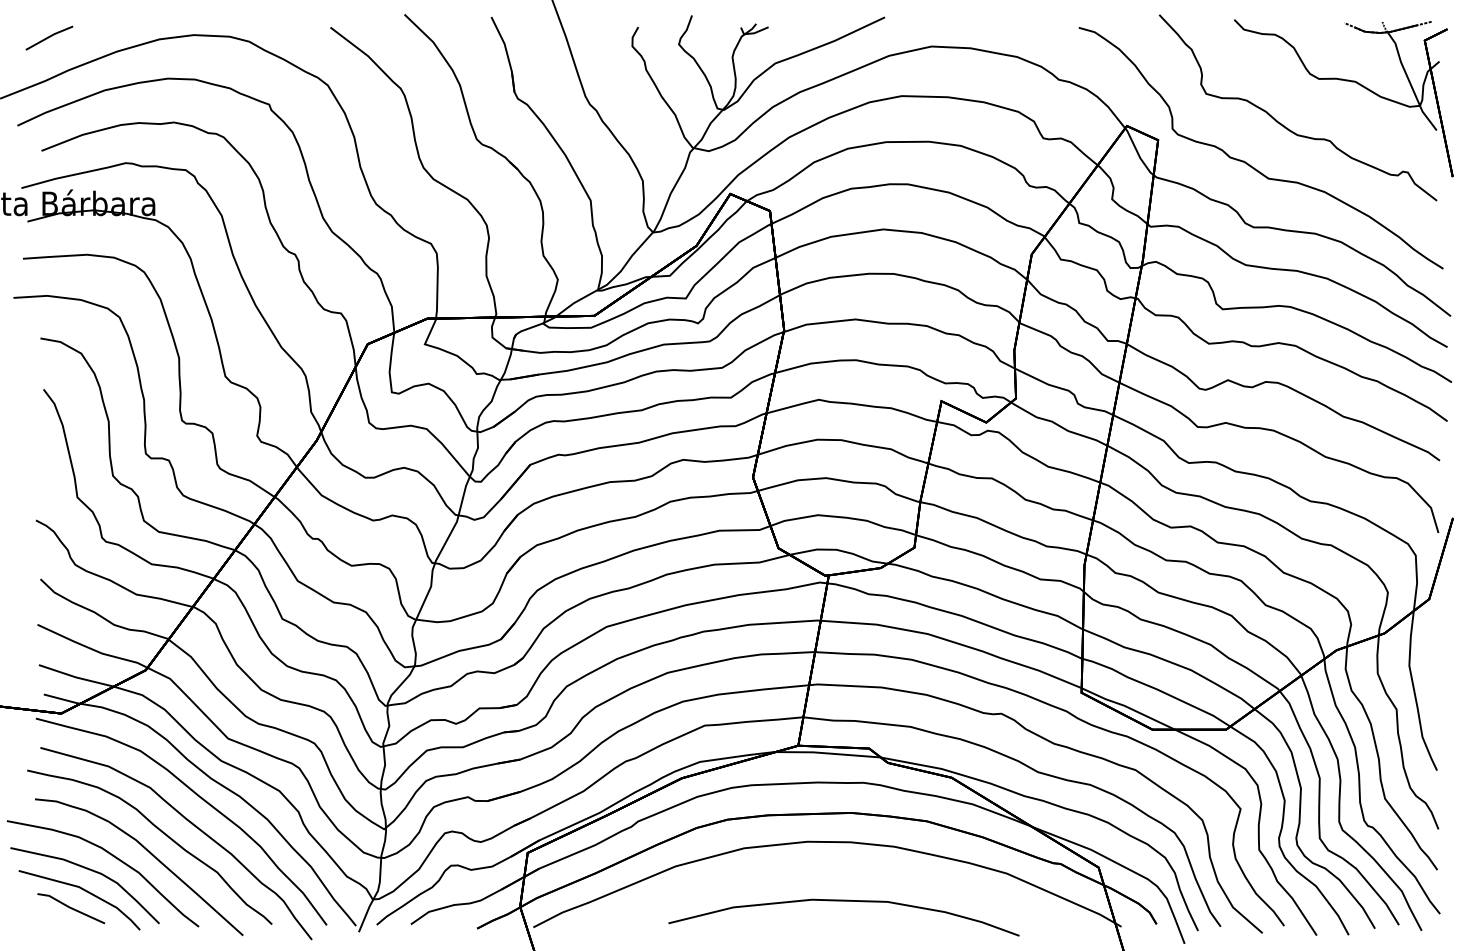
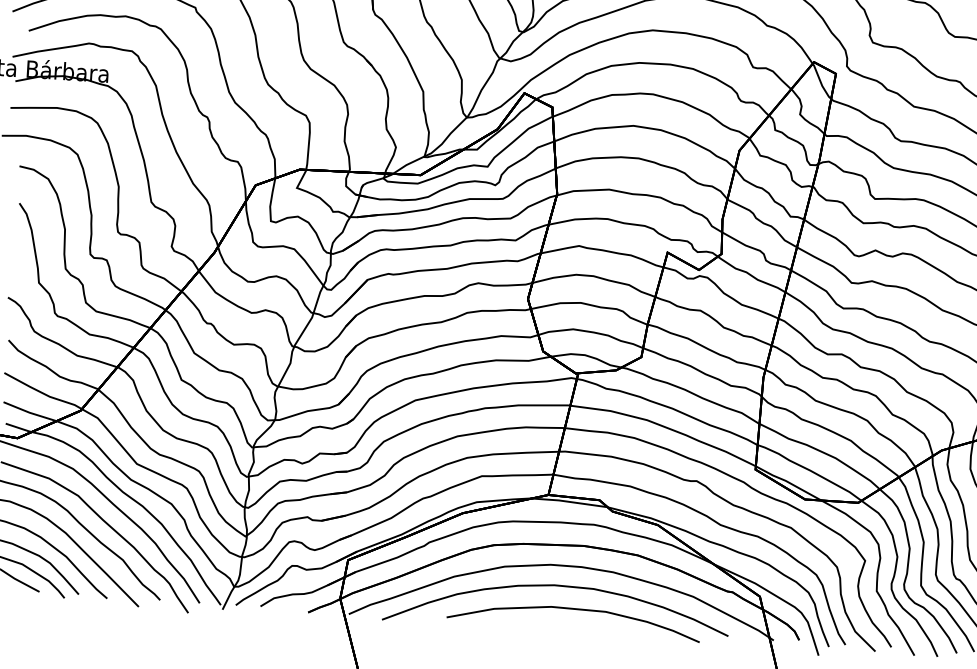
part: (818, 870) -> (557, 586), added

